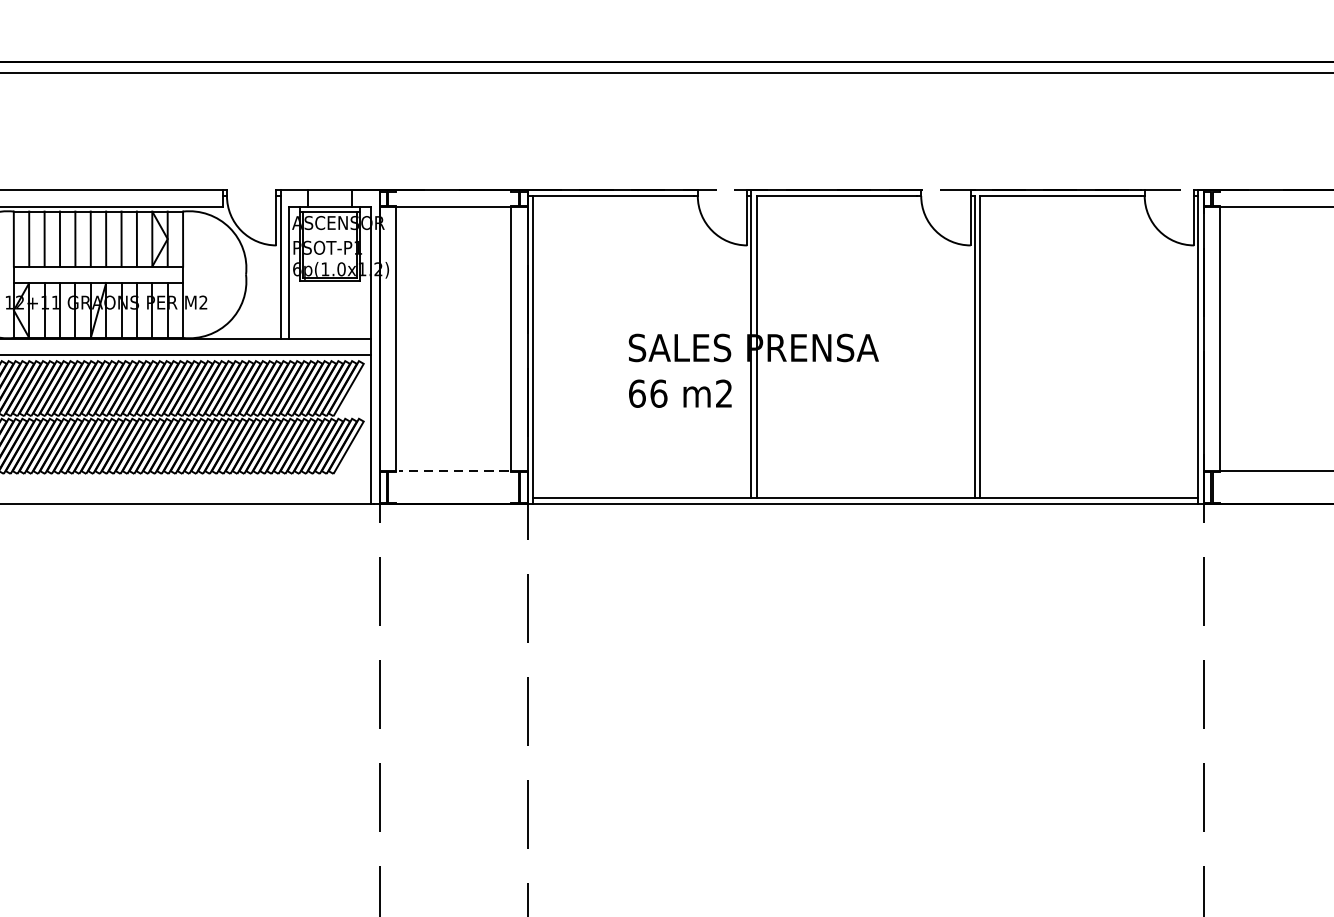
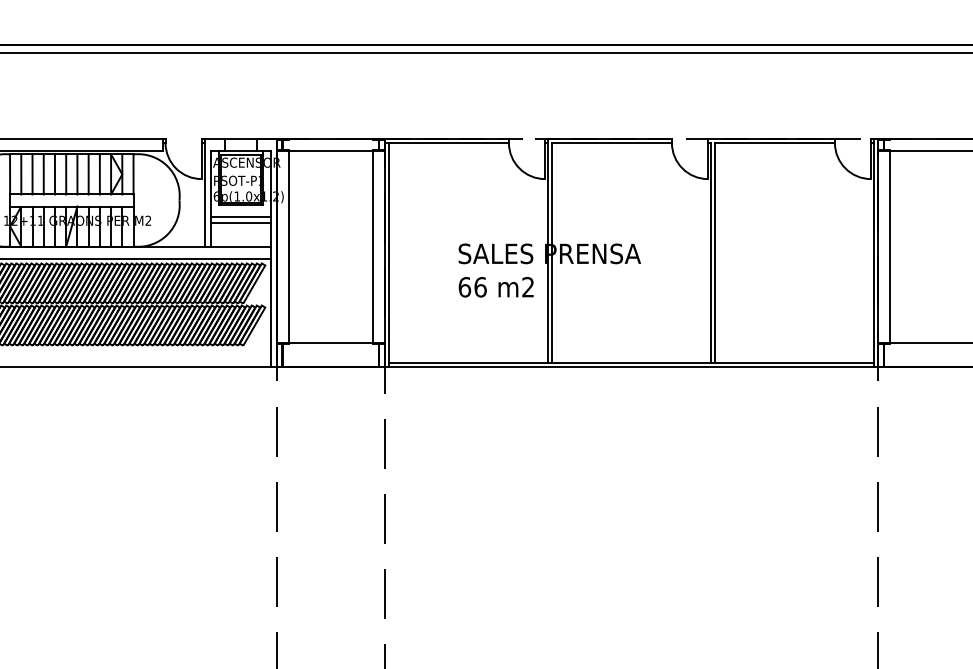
line: (329, 298) -> (240, 217), added
line: (329, 306) -> (240, 223), added
line: (453, 470) -> (330, 343), dashed -> solid

